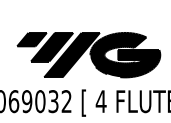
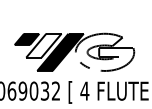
fill: (51, 46) -> (43, 45), removed
fill: (124, 54) -> (104, 51), removed

